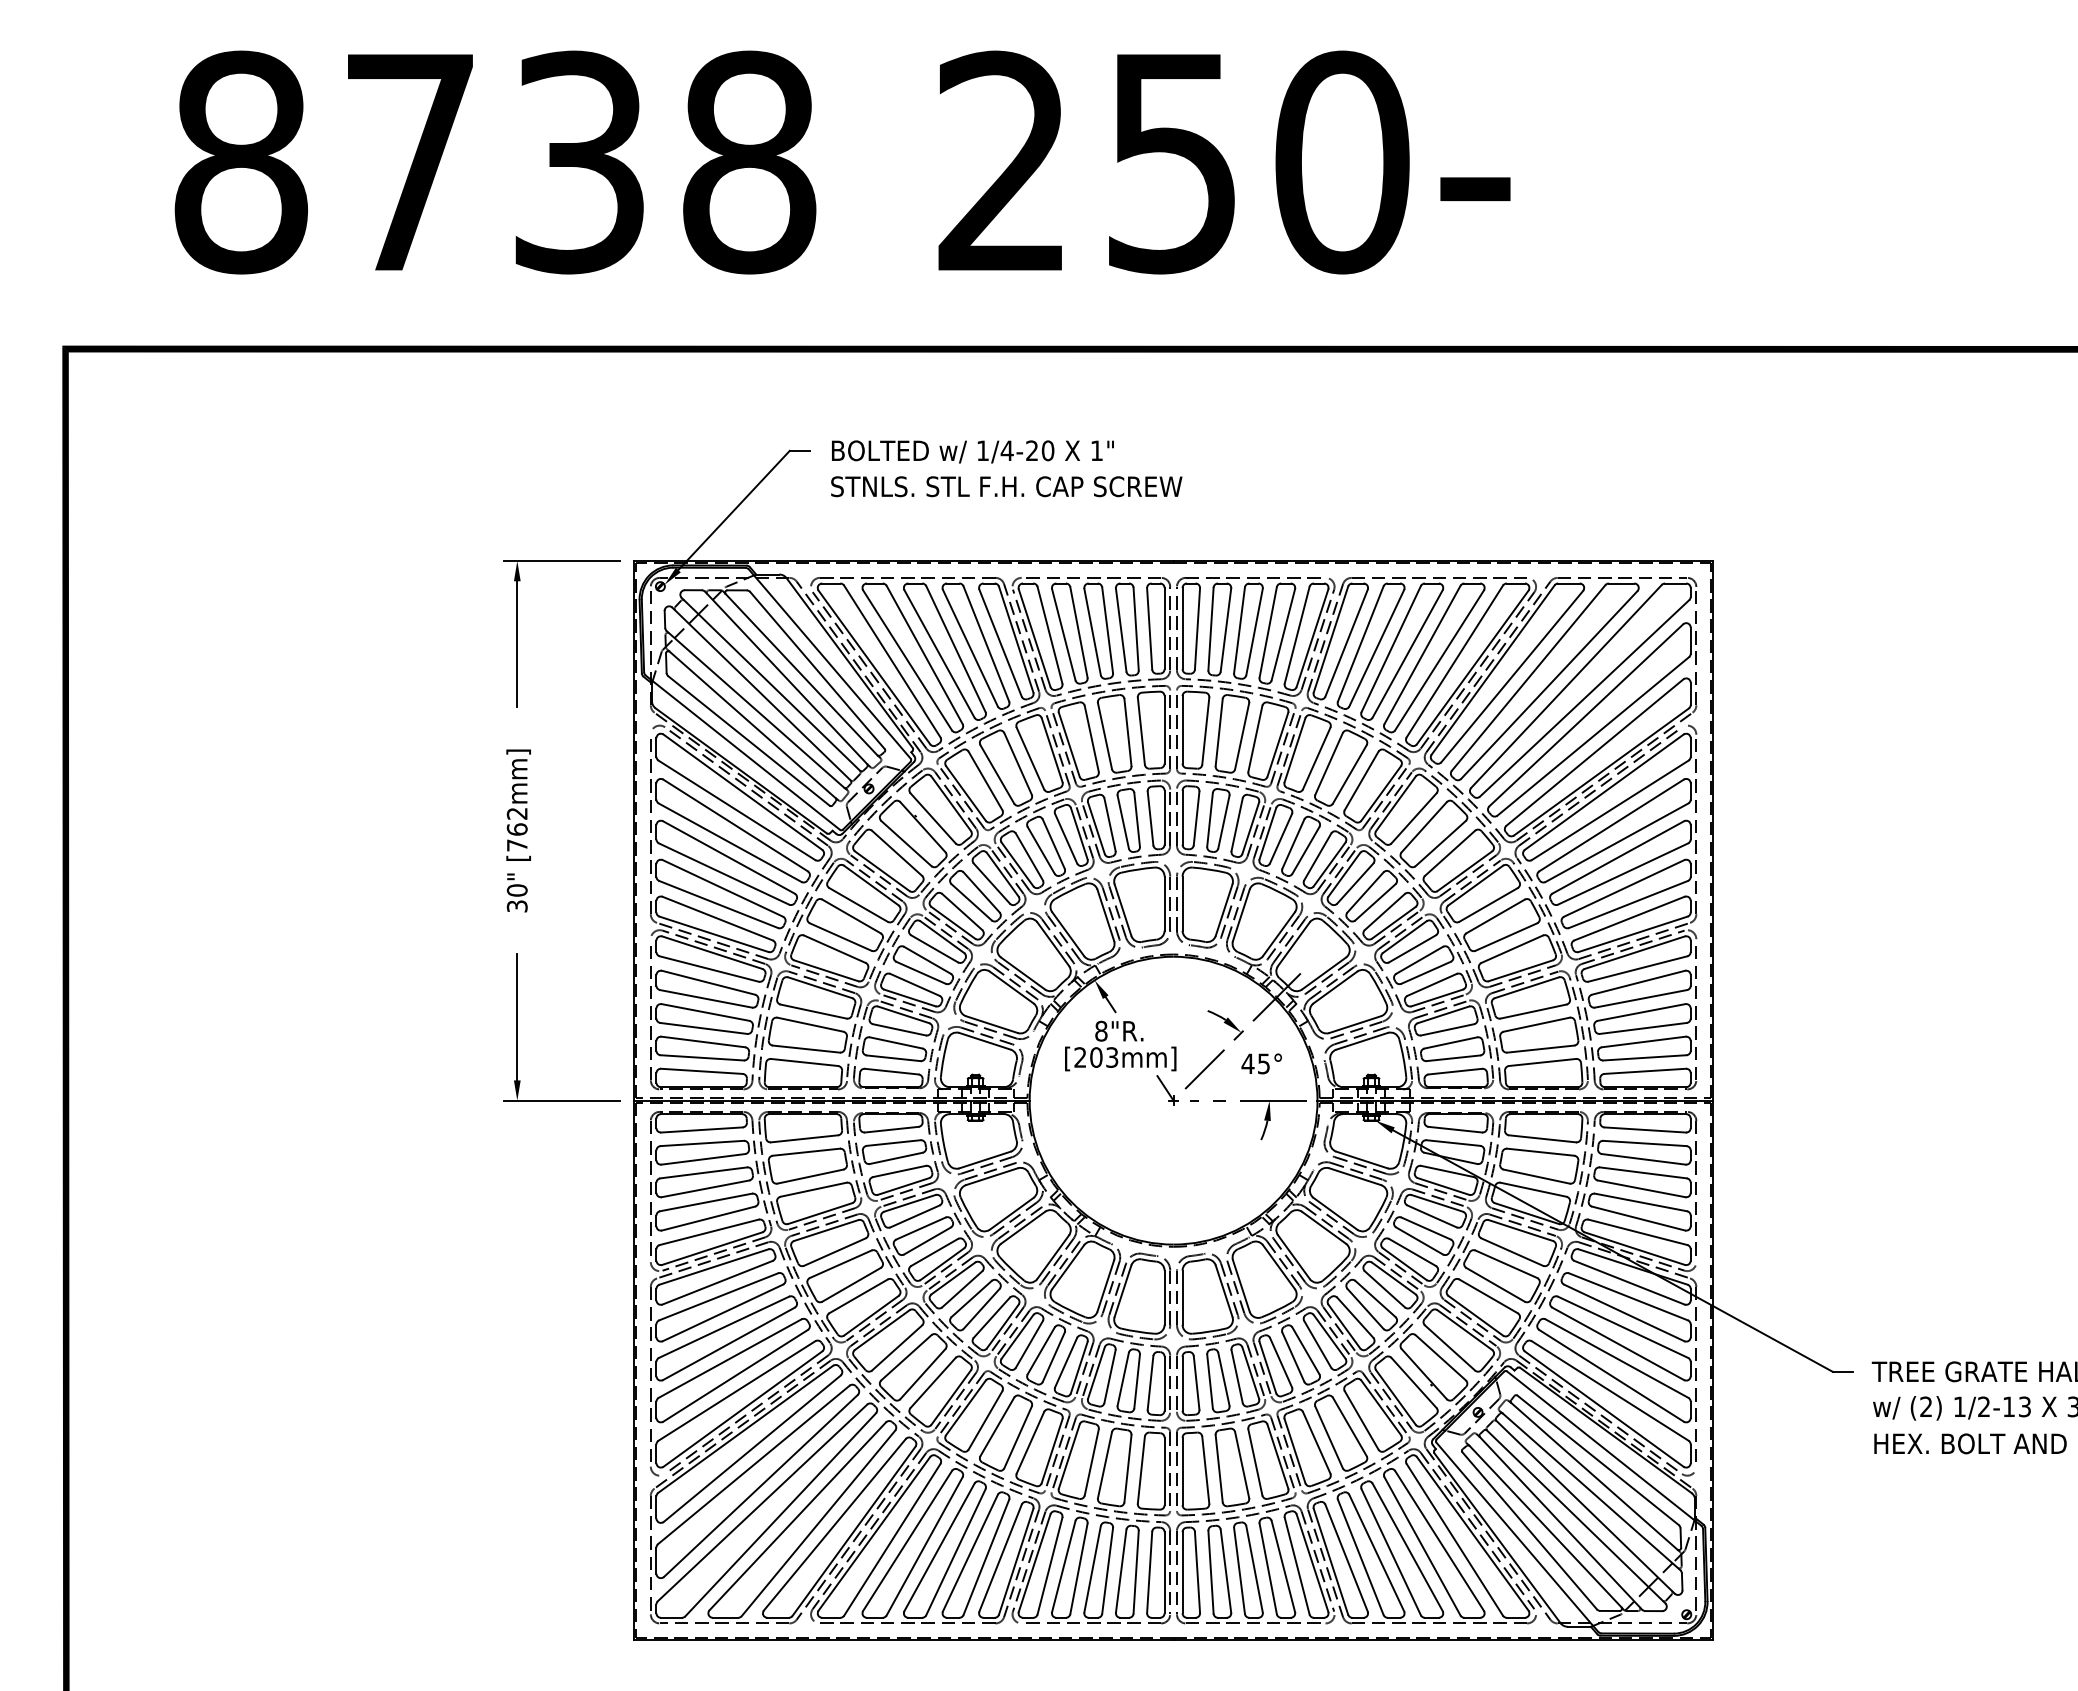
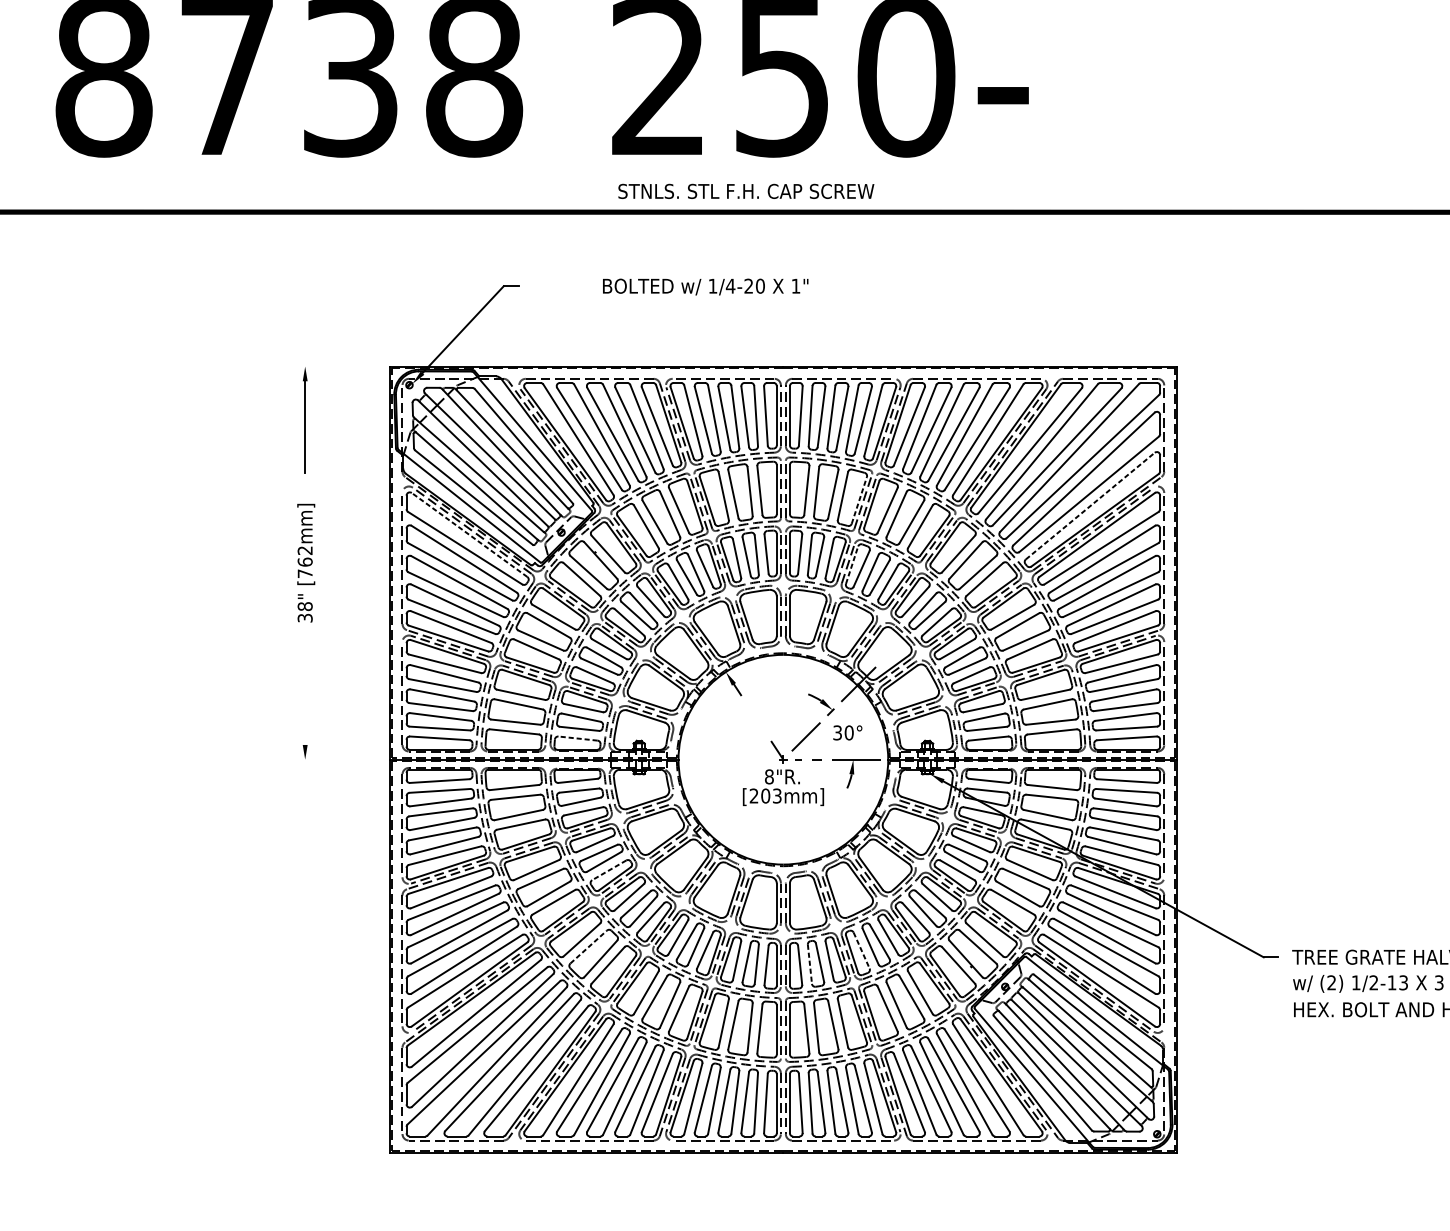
text: (972, 451) -> (705, 286), moved
text: (1006, 486) -> (746, 191), moved
line: (561, 561) -> (337, 366), removed
line: (1277, 744) -> (859, 500), solid -> dashed
line: (1594, 752) -> (1090, 506), solid -> dashed
line: (742, 791) -> (469, 534), solid -> dashed
line: (1268, 833) -> (852, 565), solid -> dashed
text: (517, 890) -> (305, 606), 30" -> 38"
line: (517, 1017) -> (305, 699), removed
text: (1120, 1045) -> (783, 787), moved
text: (1255, 1063) -> (843, 732), 45° -> 30°
line: (891, 1071) -> (577, 738), solid -> dashed
line: (561, 1100) -> (337, 759), removed
line: (934, 1252) -> (609, 870), solid -> dashed
line: (906, 1357) -> (588, 946), solid -> dashed
line: (1281, 1363) -> (862, 951), solid -> dashed
line: (1210, 1381) -> (810, 964), solid -> dashed

